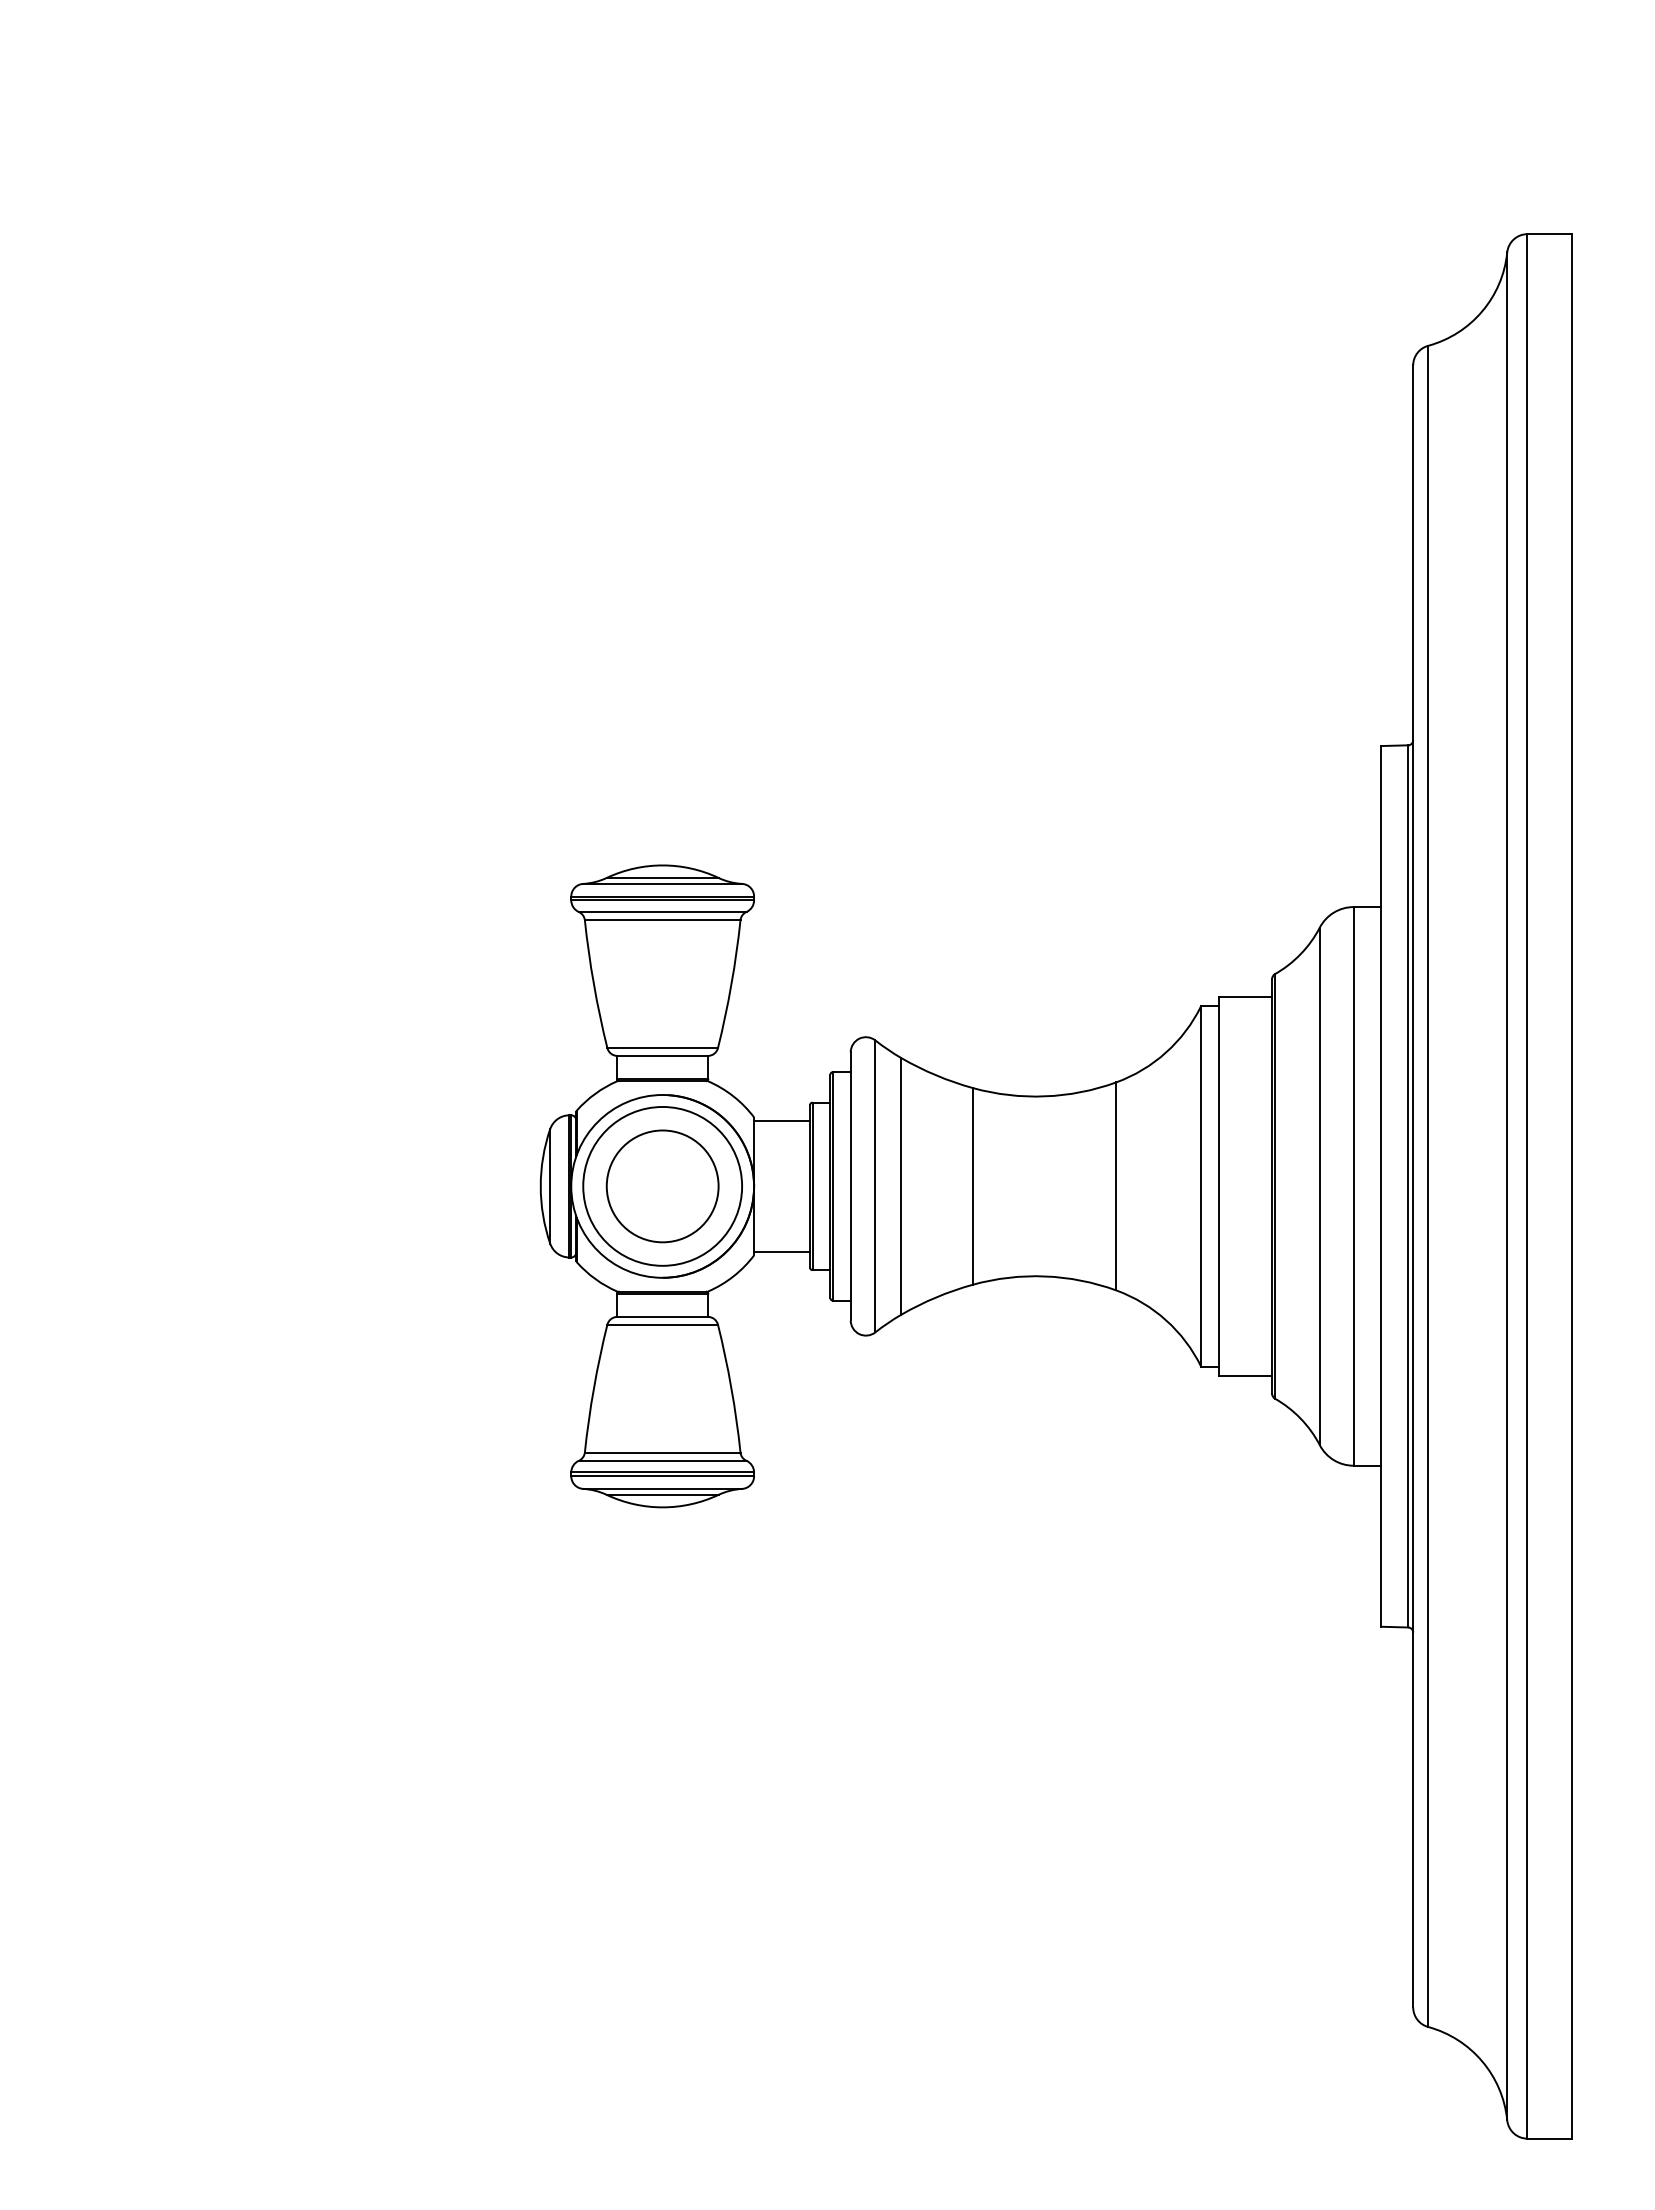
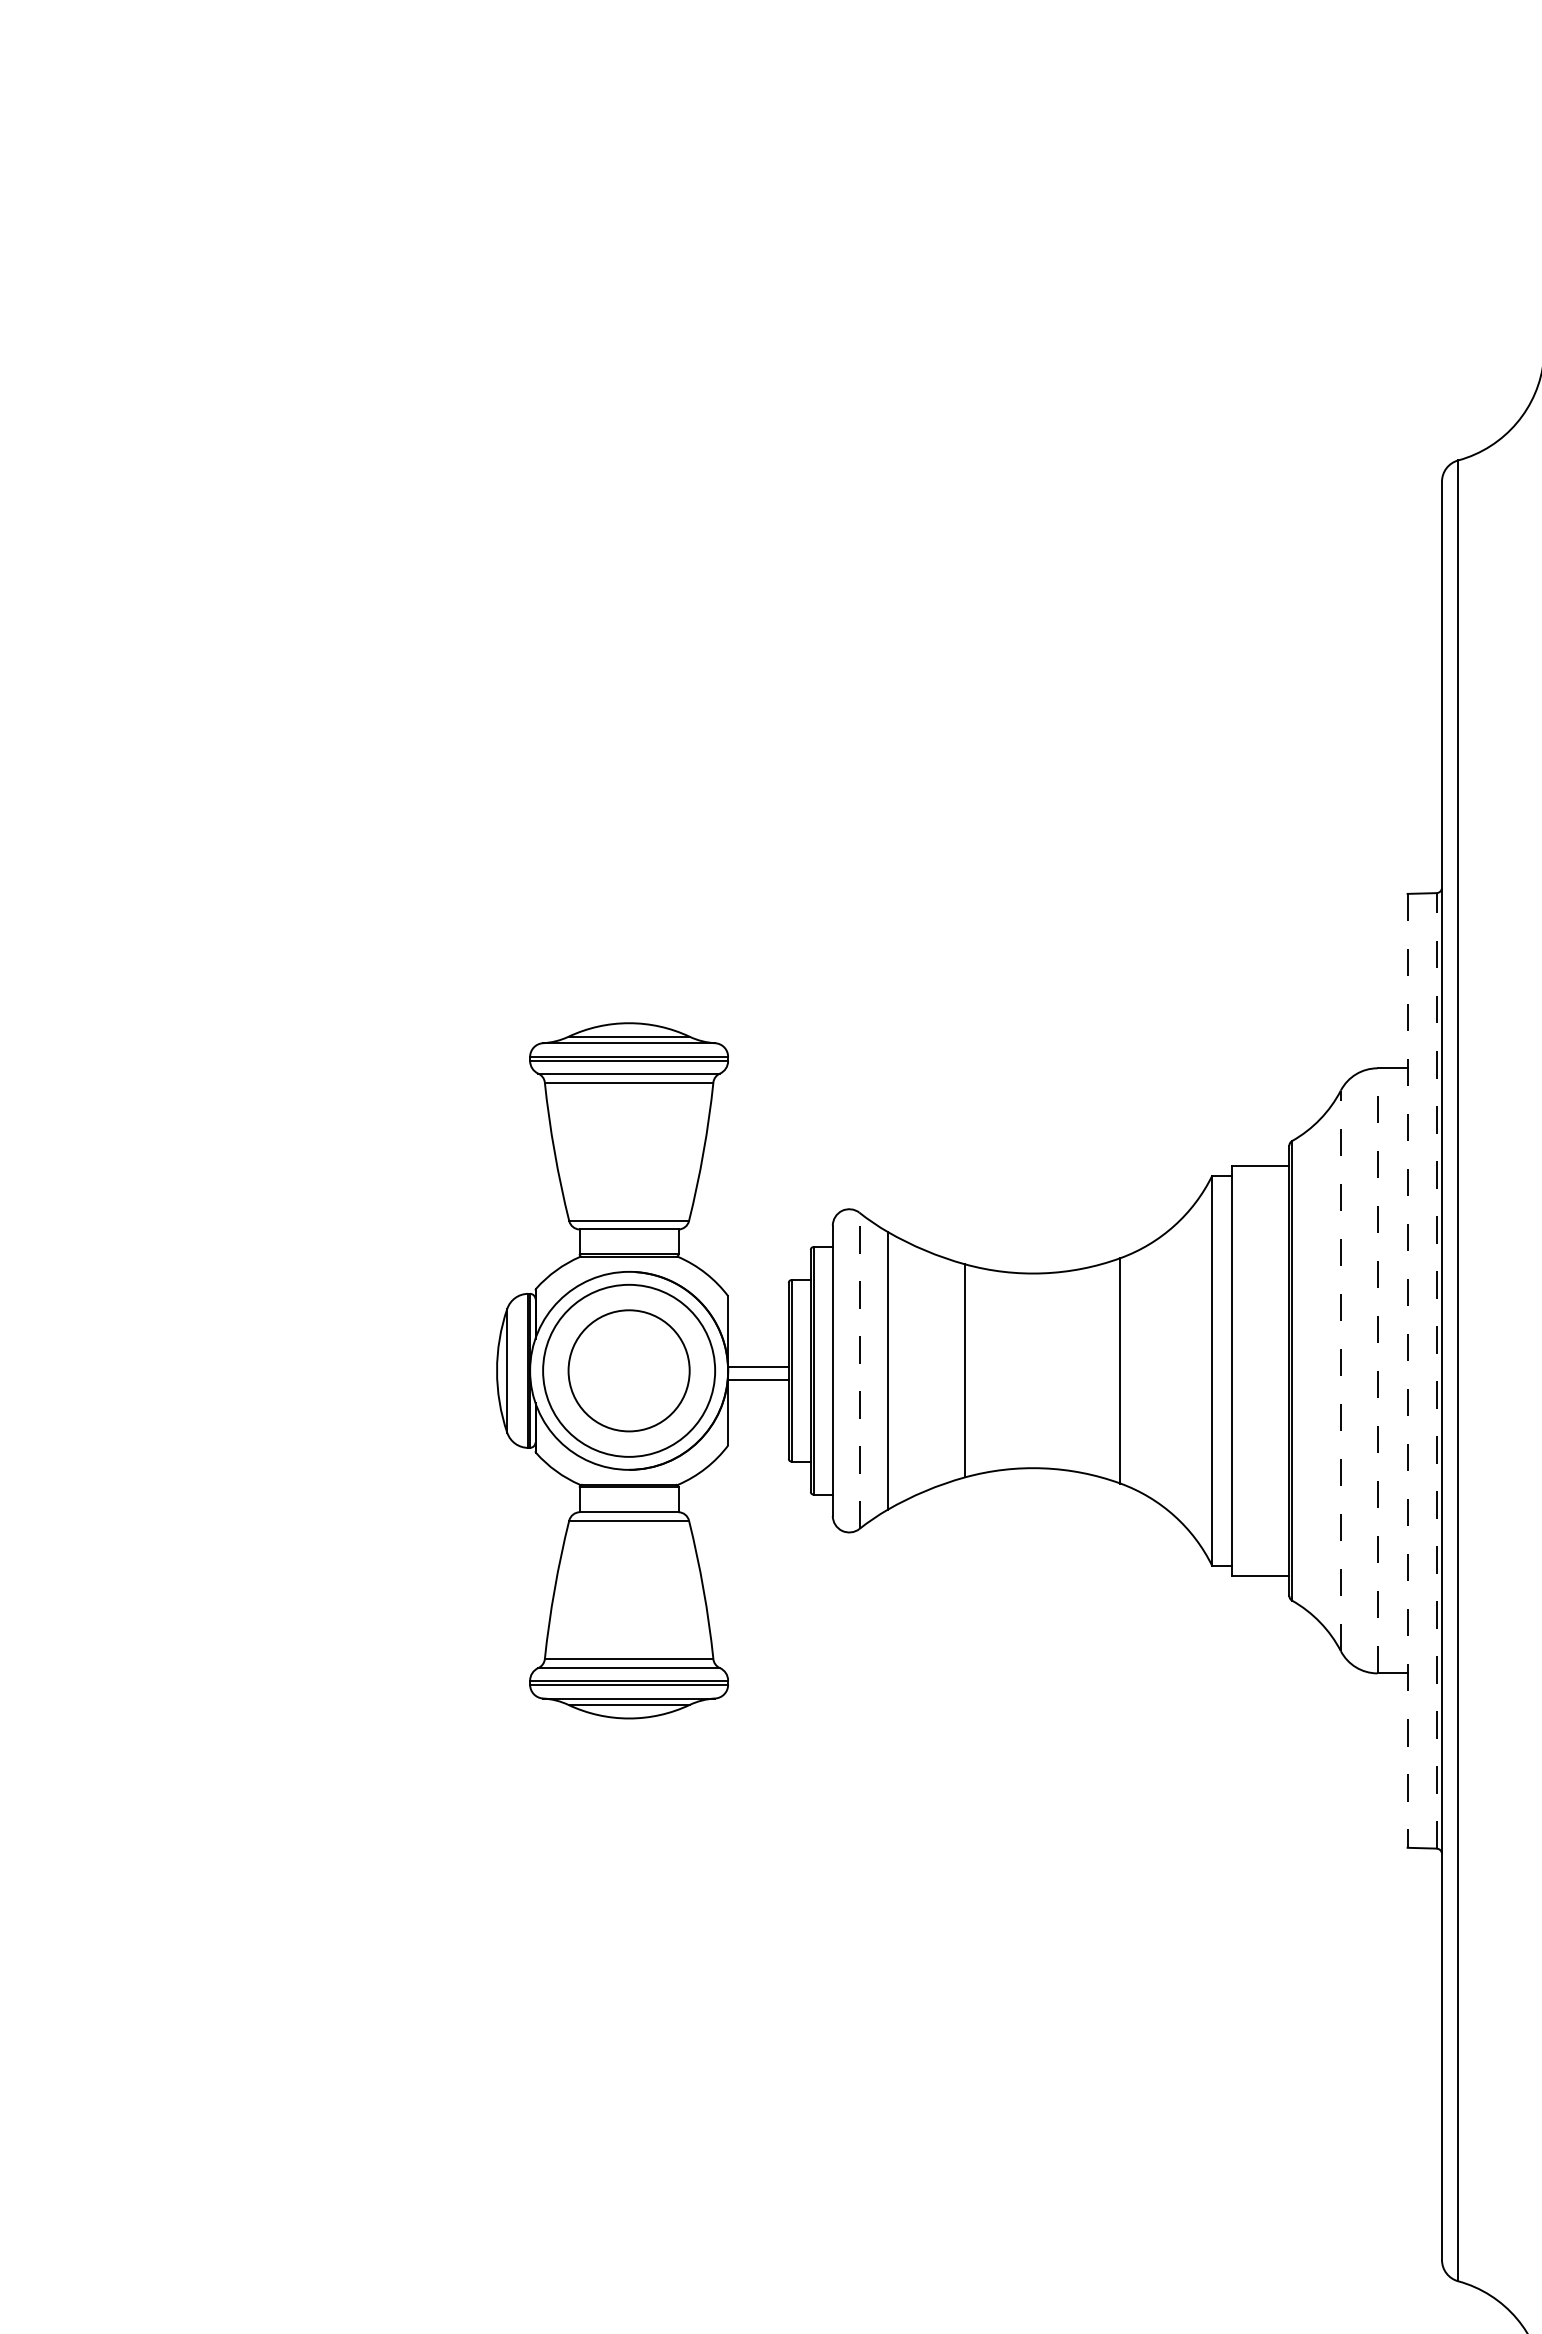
line: (782, 1120) -> (758, 1379), moved
line: (1353, 1185) -> (1377, 1369), solid -> dashed
line: (1408, 1185) -> (1436, 1369), solid -> dashed
line: (875, 1186) -> (859, 1370), solid -> dashed
line: (1319, 1186) -> (1340, 1370), solid -> dashed
line: (1381, 1186) -> (1407, 1370), solid -> dashed
line: (782, 1252) -> (758, 1367), moved

